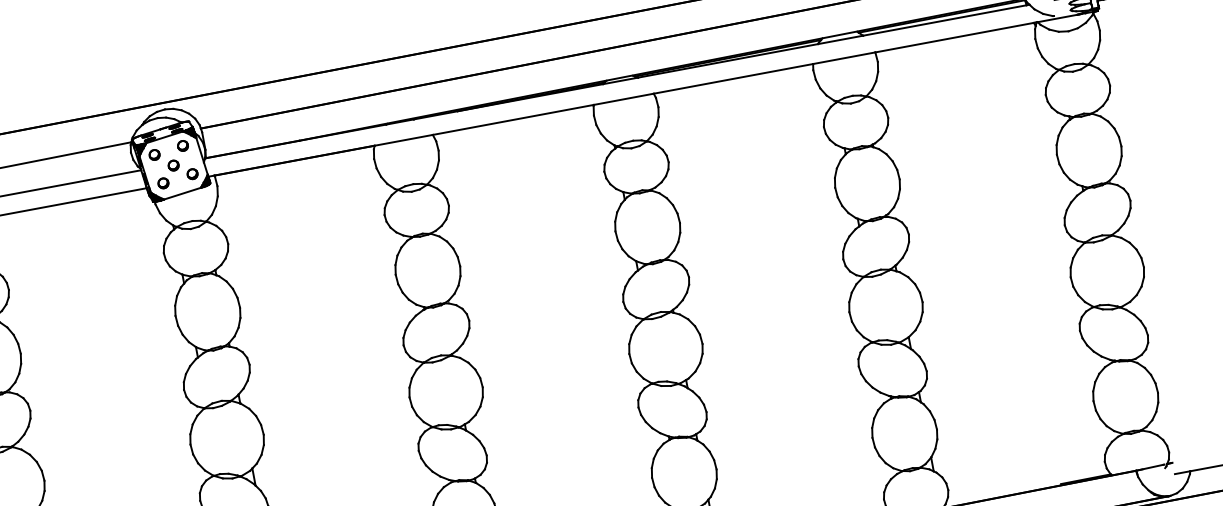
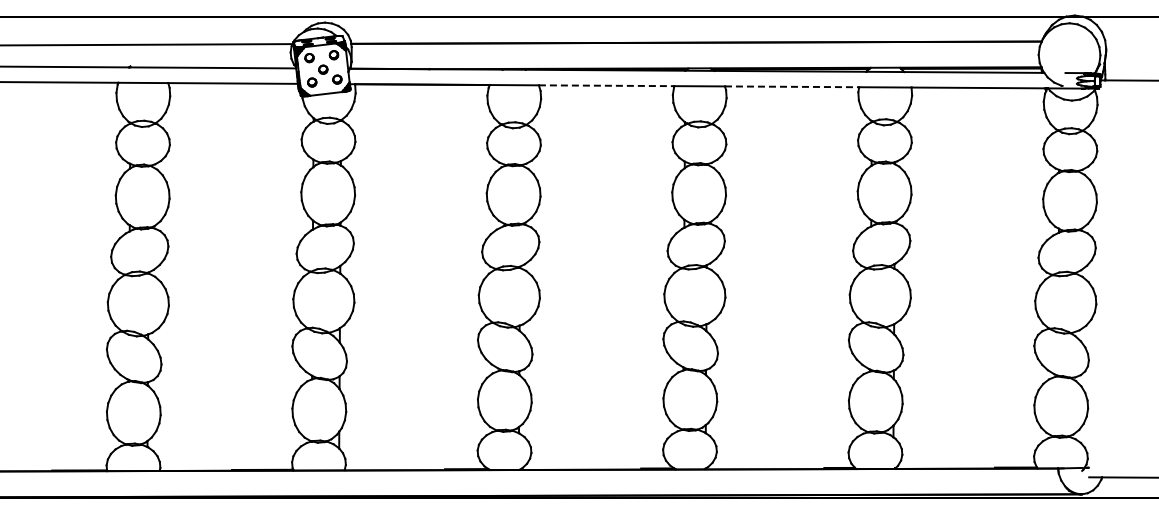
line: (733, 78) -> (792, 86), solid -> dashed
line: (513, 119) -> (606, 85), solid -> dashed

